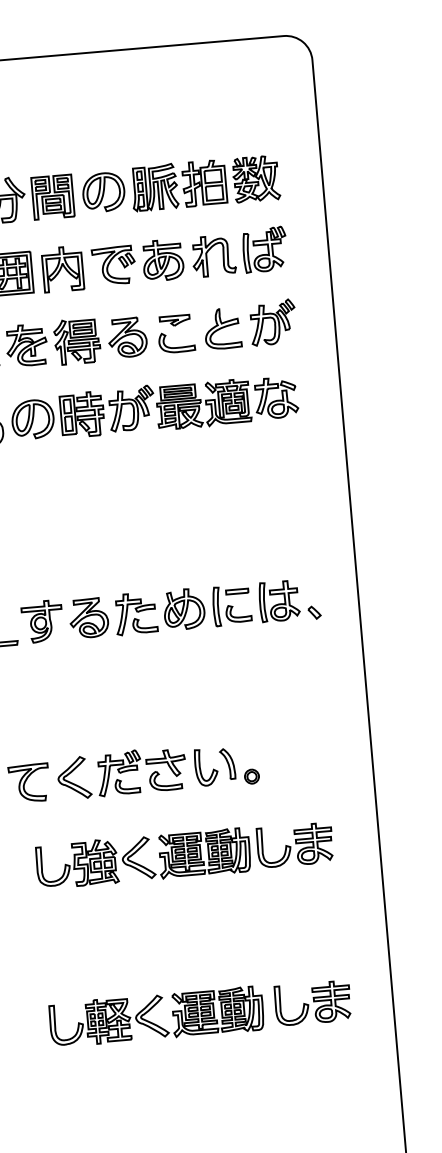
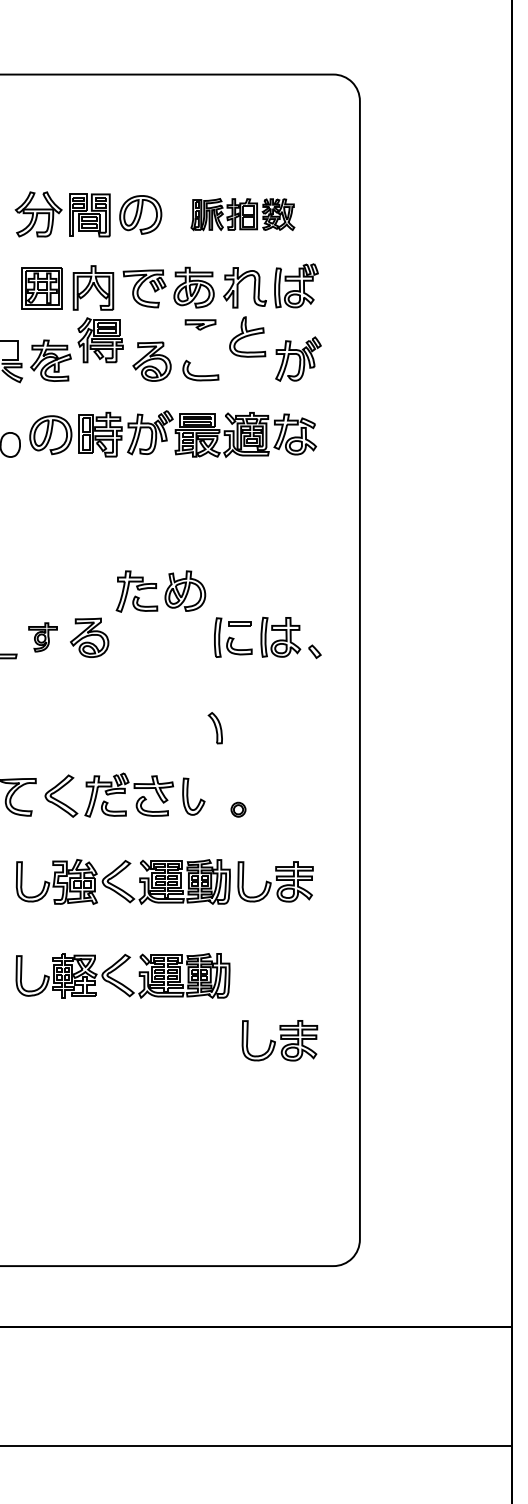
part: (205, 183) -> (242, 214), size x0.7
part: (174, 320) -> (200, 324), moved
part: (222, 328) -> (247, 336), moved
part: (77, 341) -> (100, 340), moved
part: (159, 611) -> (160, 591), moved
part: (41, 621) -> (42, 637), size x0.7
part: (226, 764) -> (214, 728), moved
part: (153, 1022) -> (119, 981), moved

